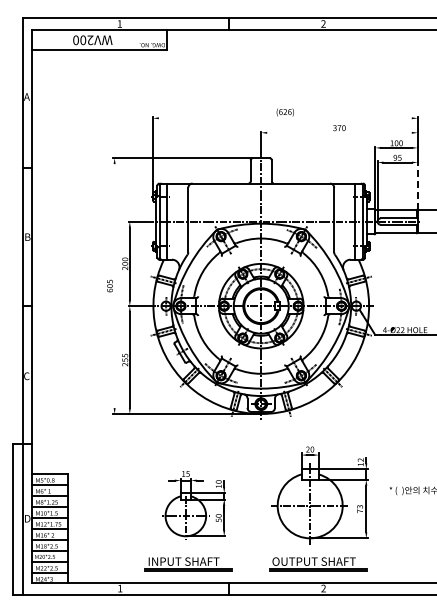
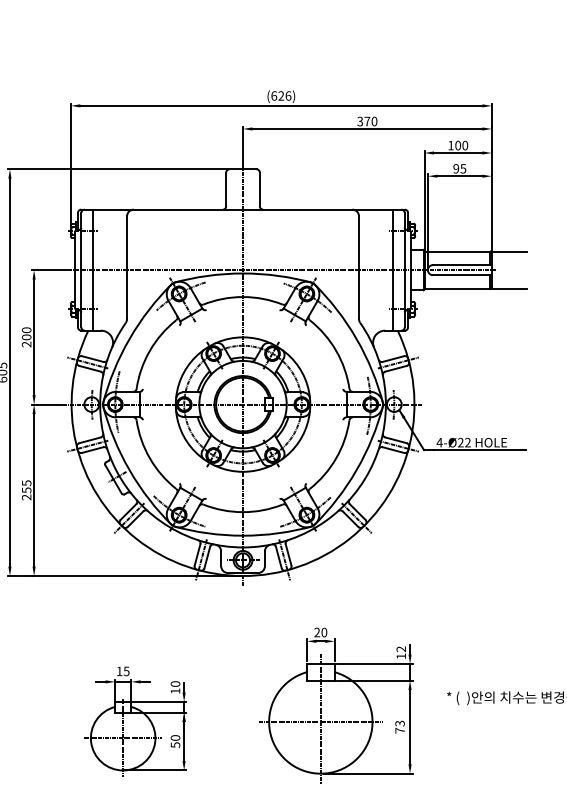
line: (284, 118) -> (279, 106), added
line: (339, 132) -> (367, 128), added
line: (417, 185) -> (491, 212), dashed -> solid
line: (114, 286) -> (9, 373), added

